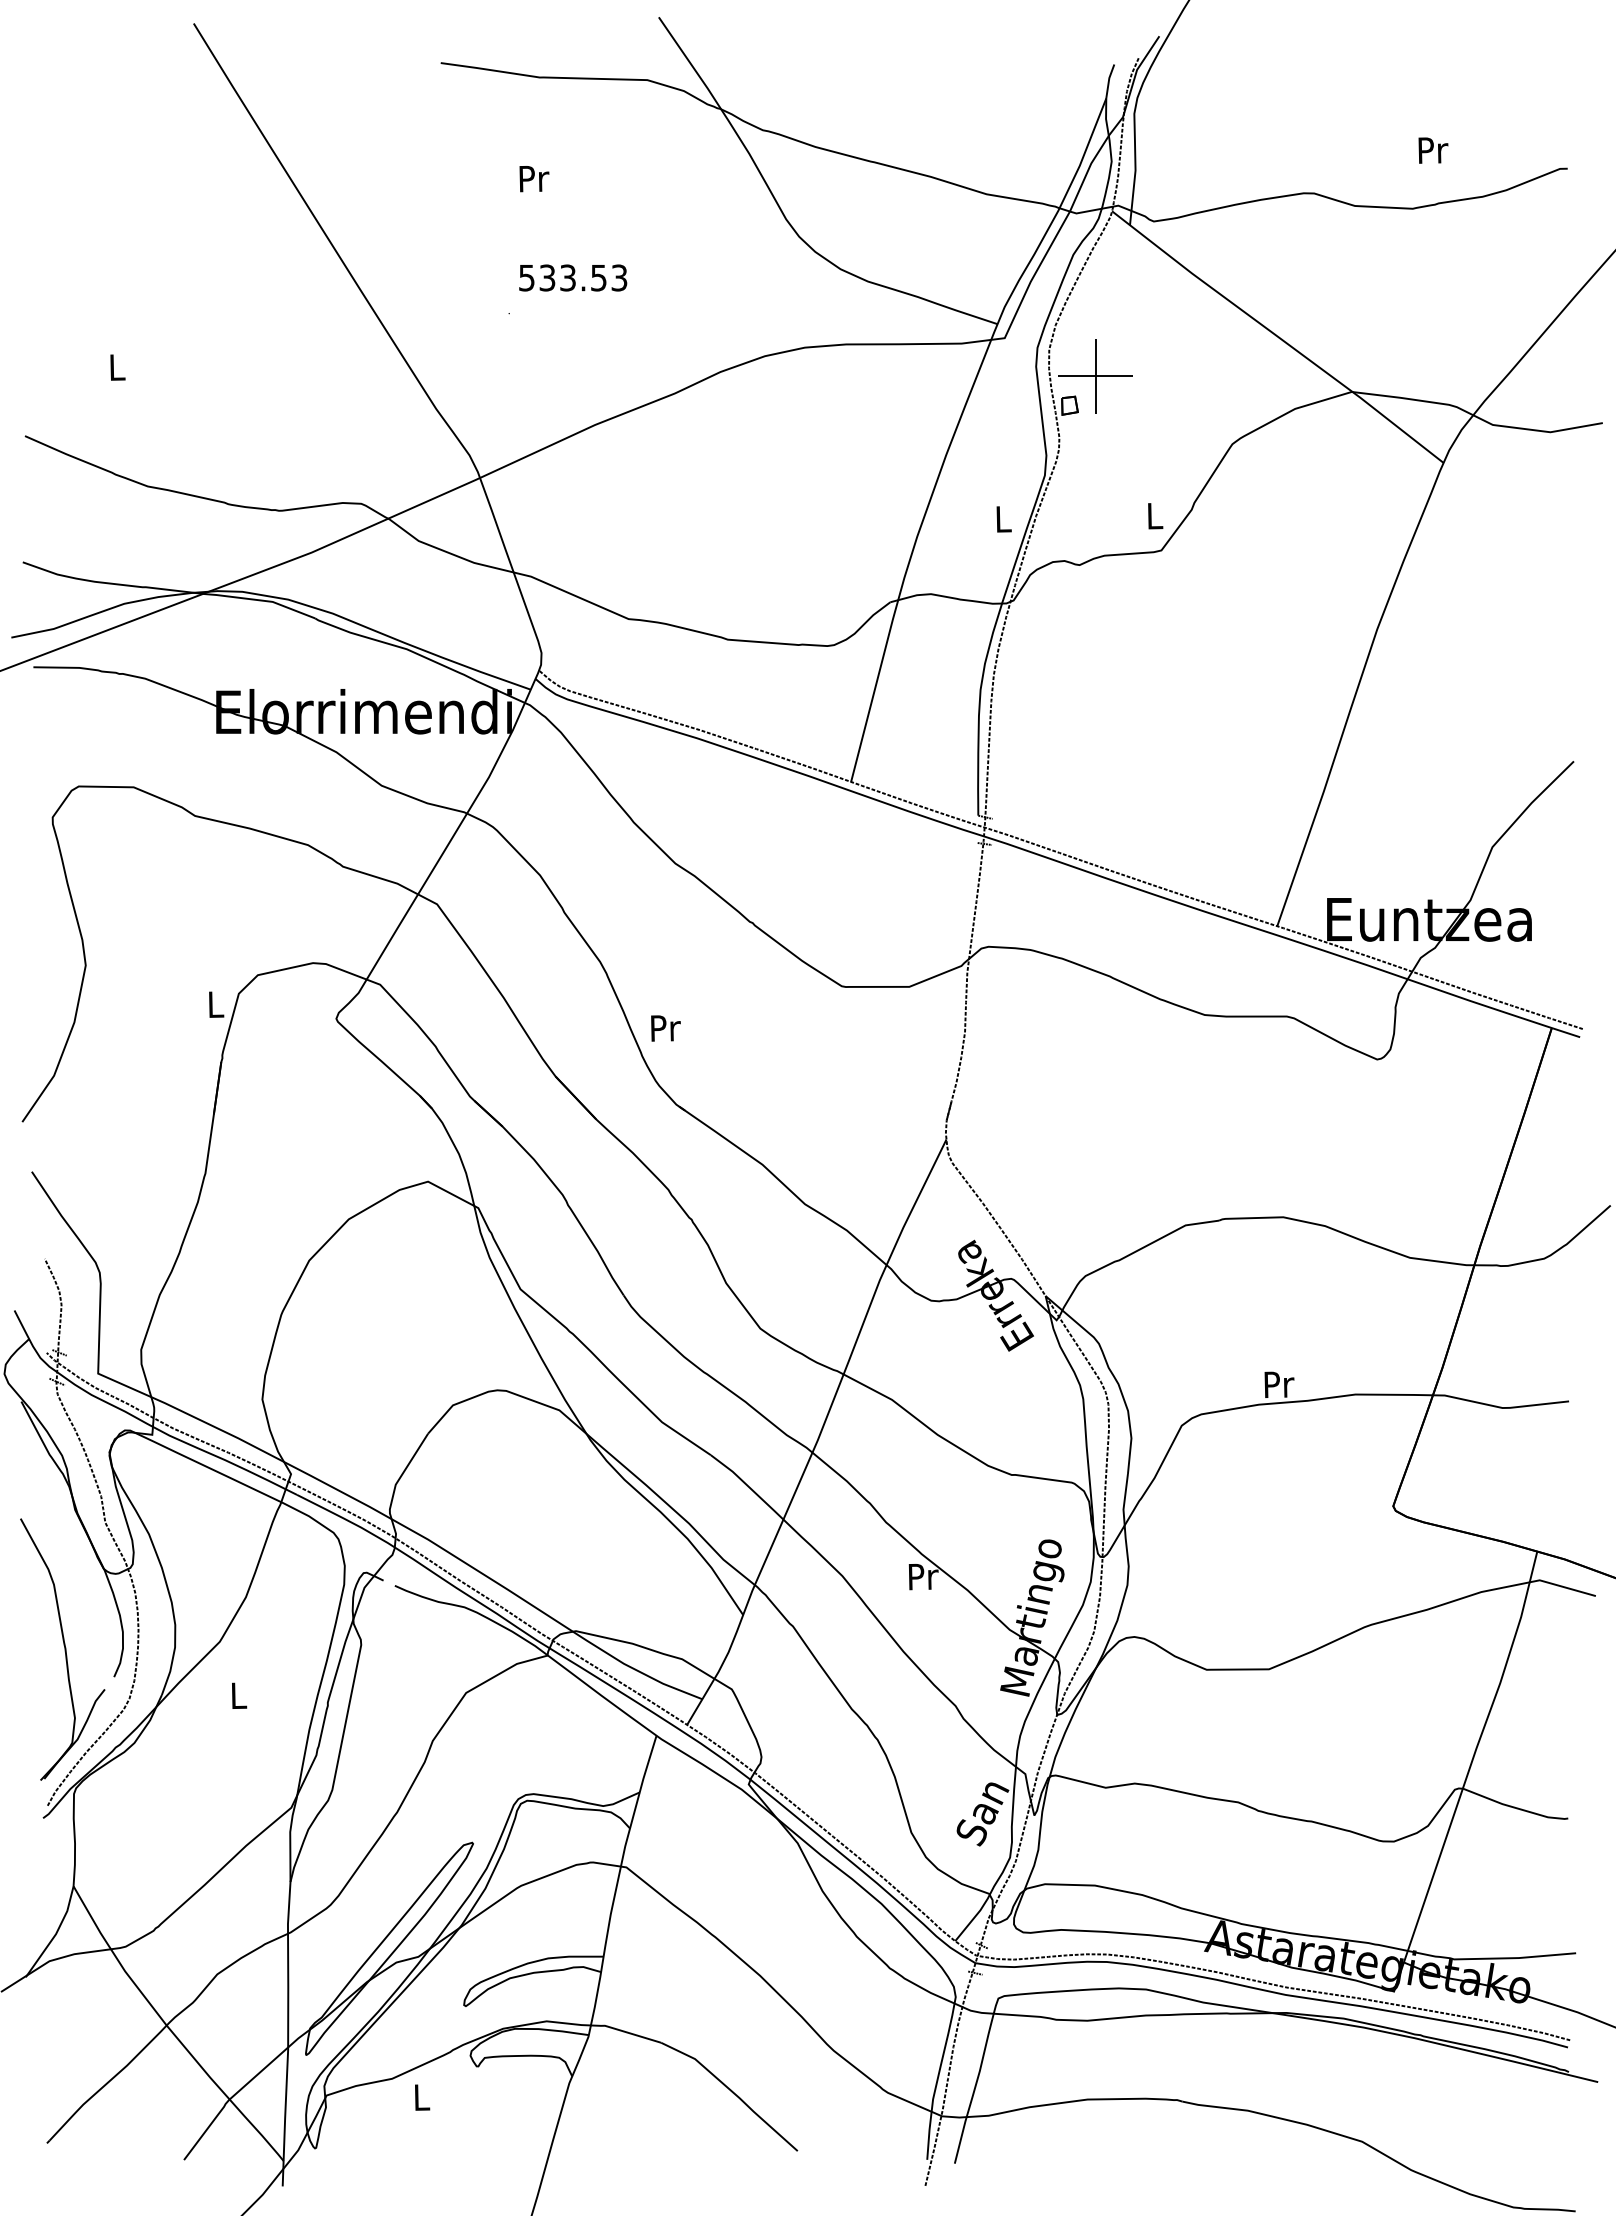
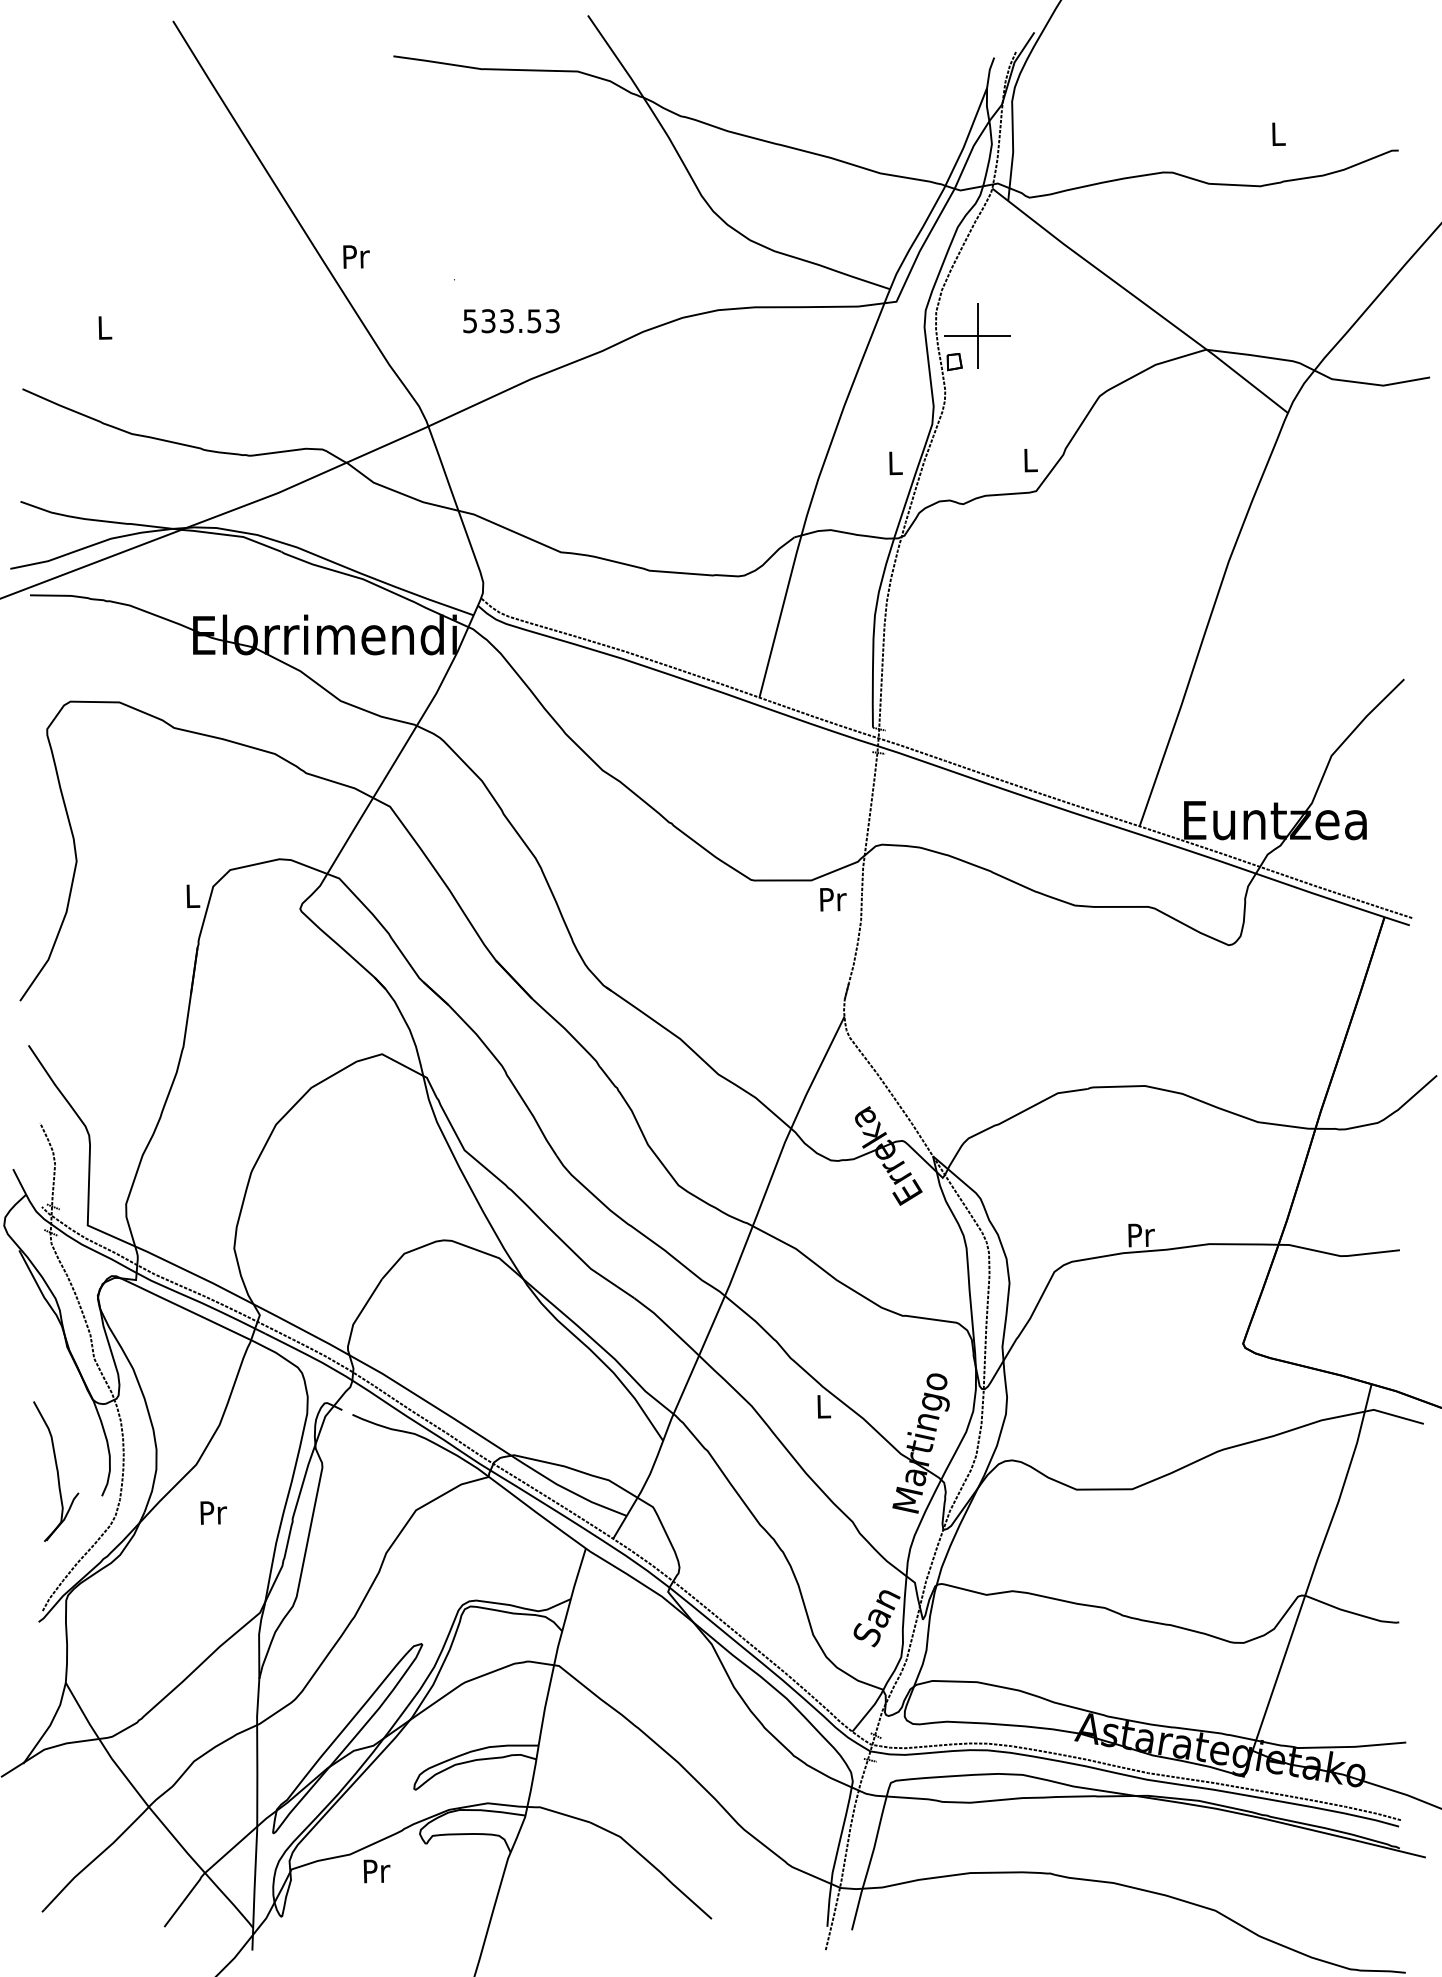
text: (1433, 150) -> (1279, 134), Pr -> L
text: (534, 179) -> (356, 257), moved
text: (573, 277) -> (511, 320), moved
text: (665, 1028) -> (832, 899), moved
text: (923, 1576) -> (824, 1406), Pr -> L
part: (62, 1649) -> (55, 1471), size x0.6
text: (239, 1695) -> (213, 1512), L -> Pr
text: (422, 2097) -> (377, 1871), L -> Pr

